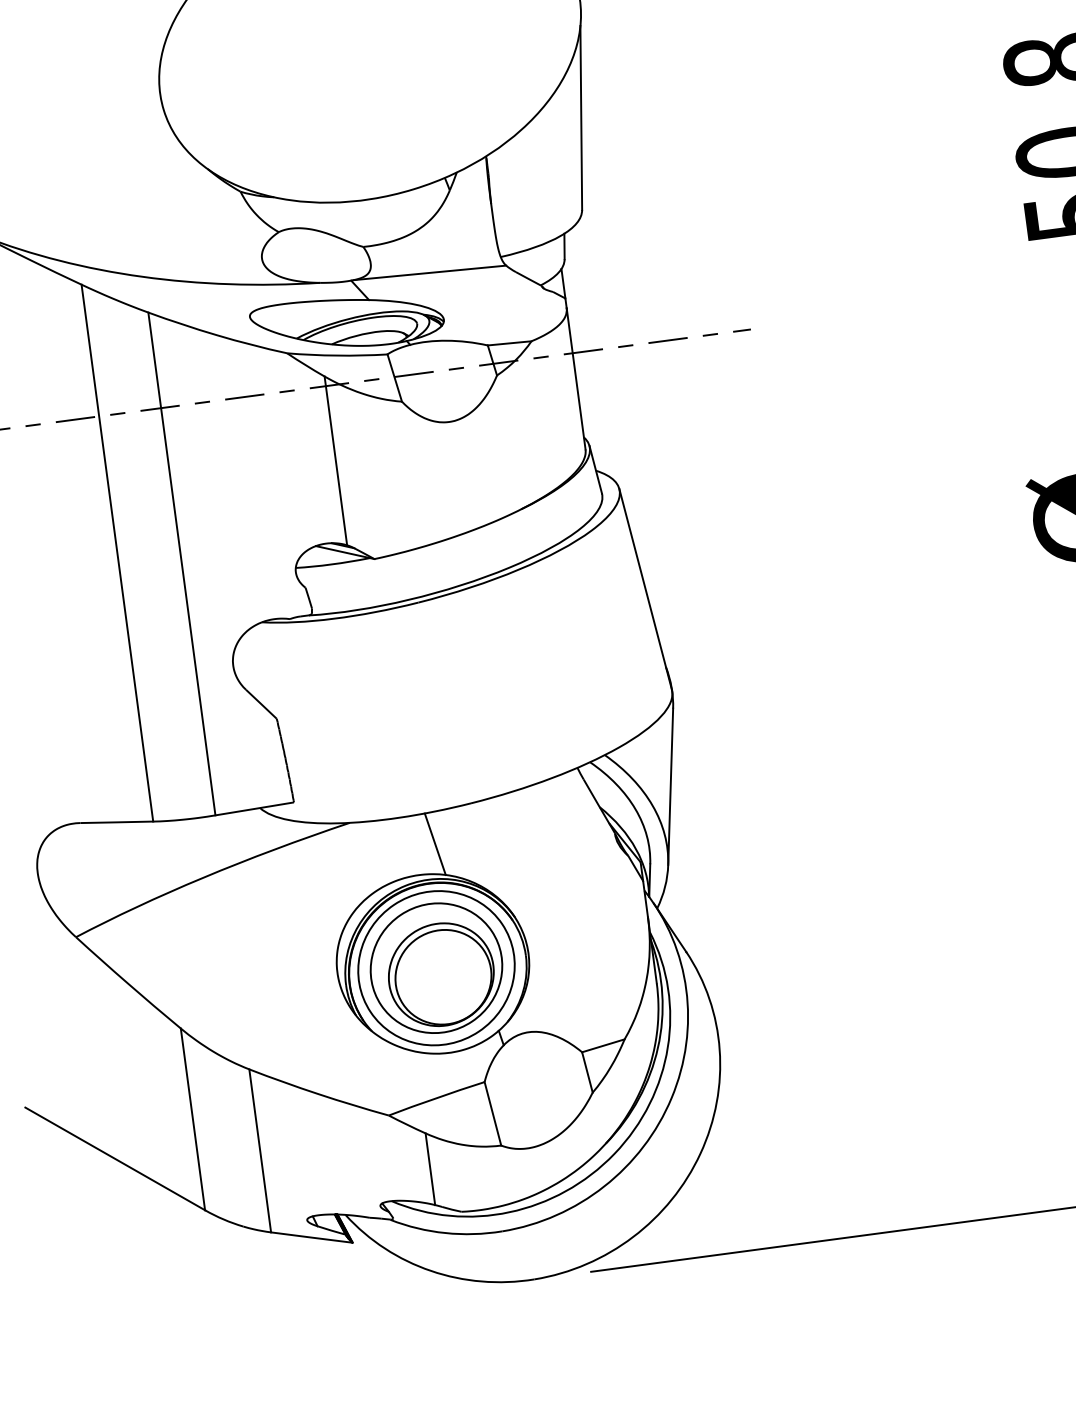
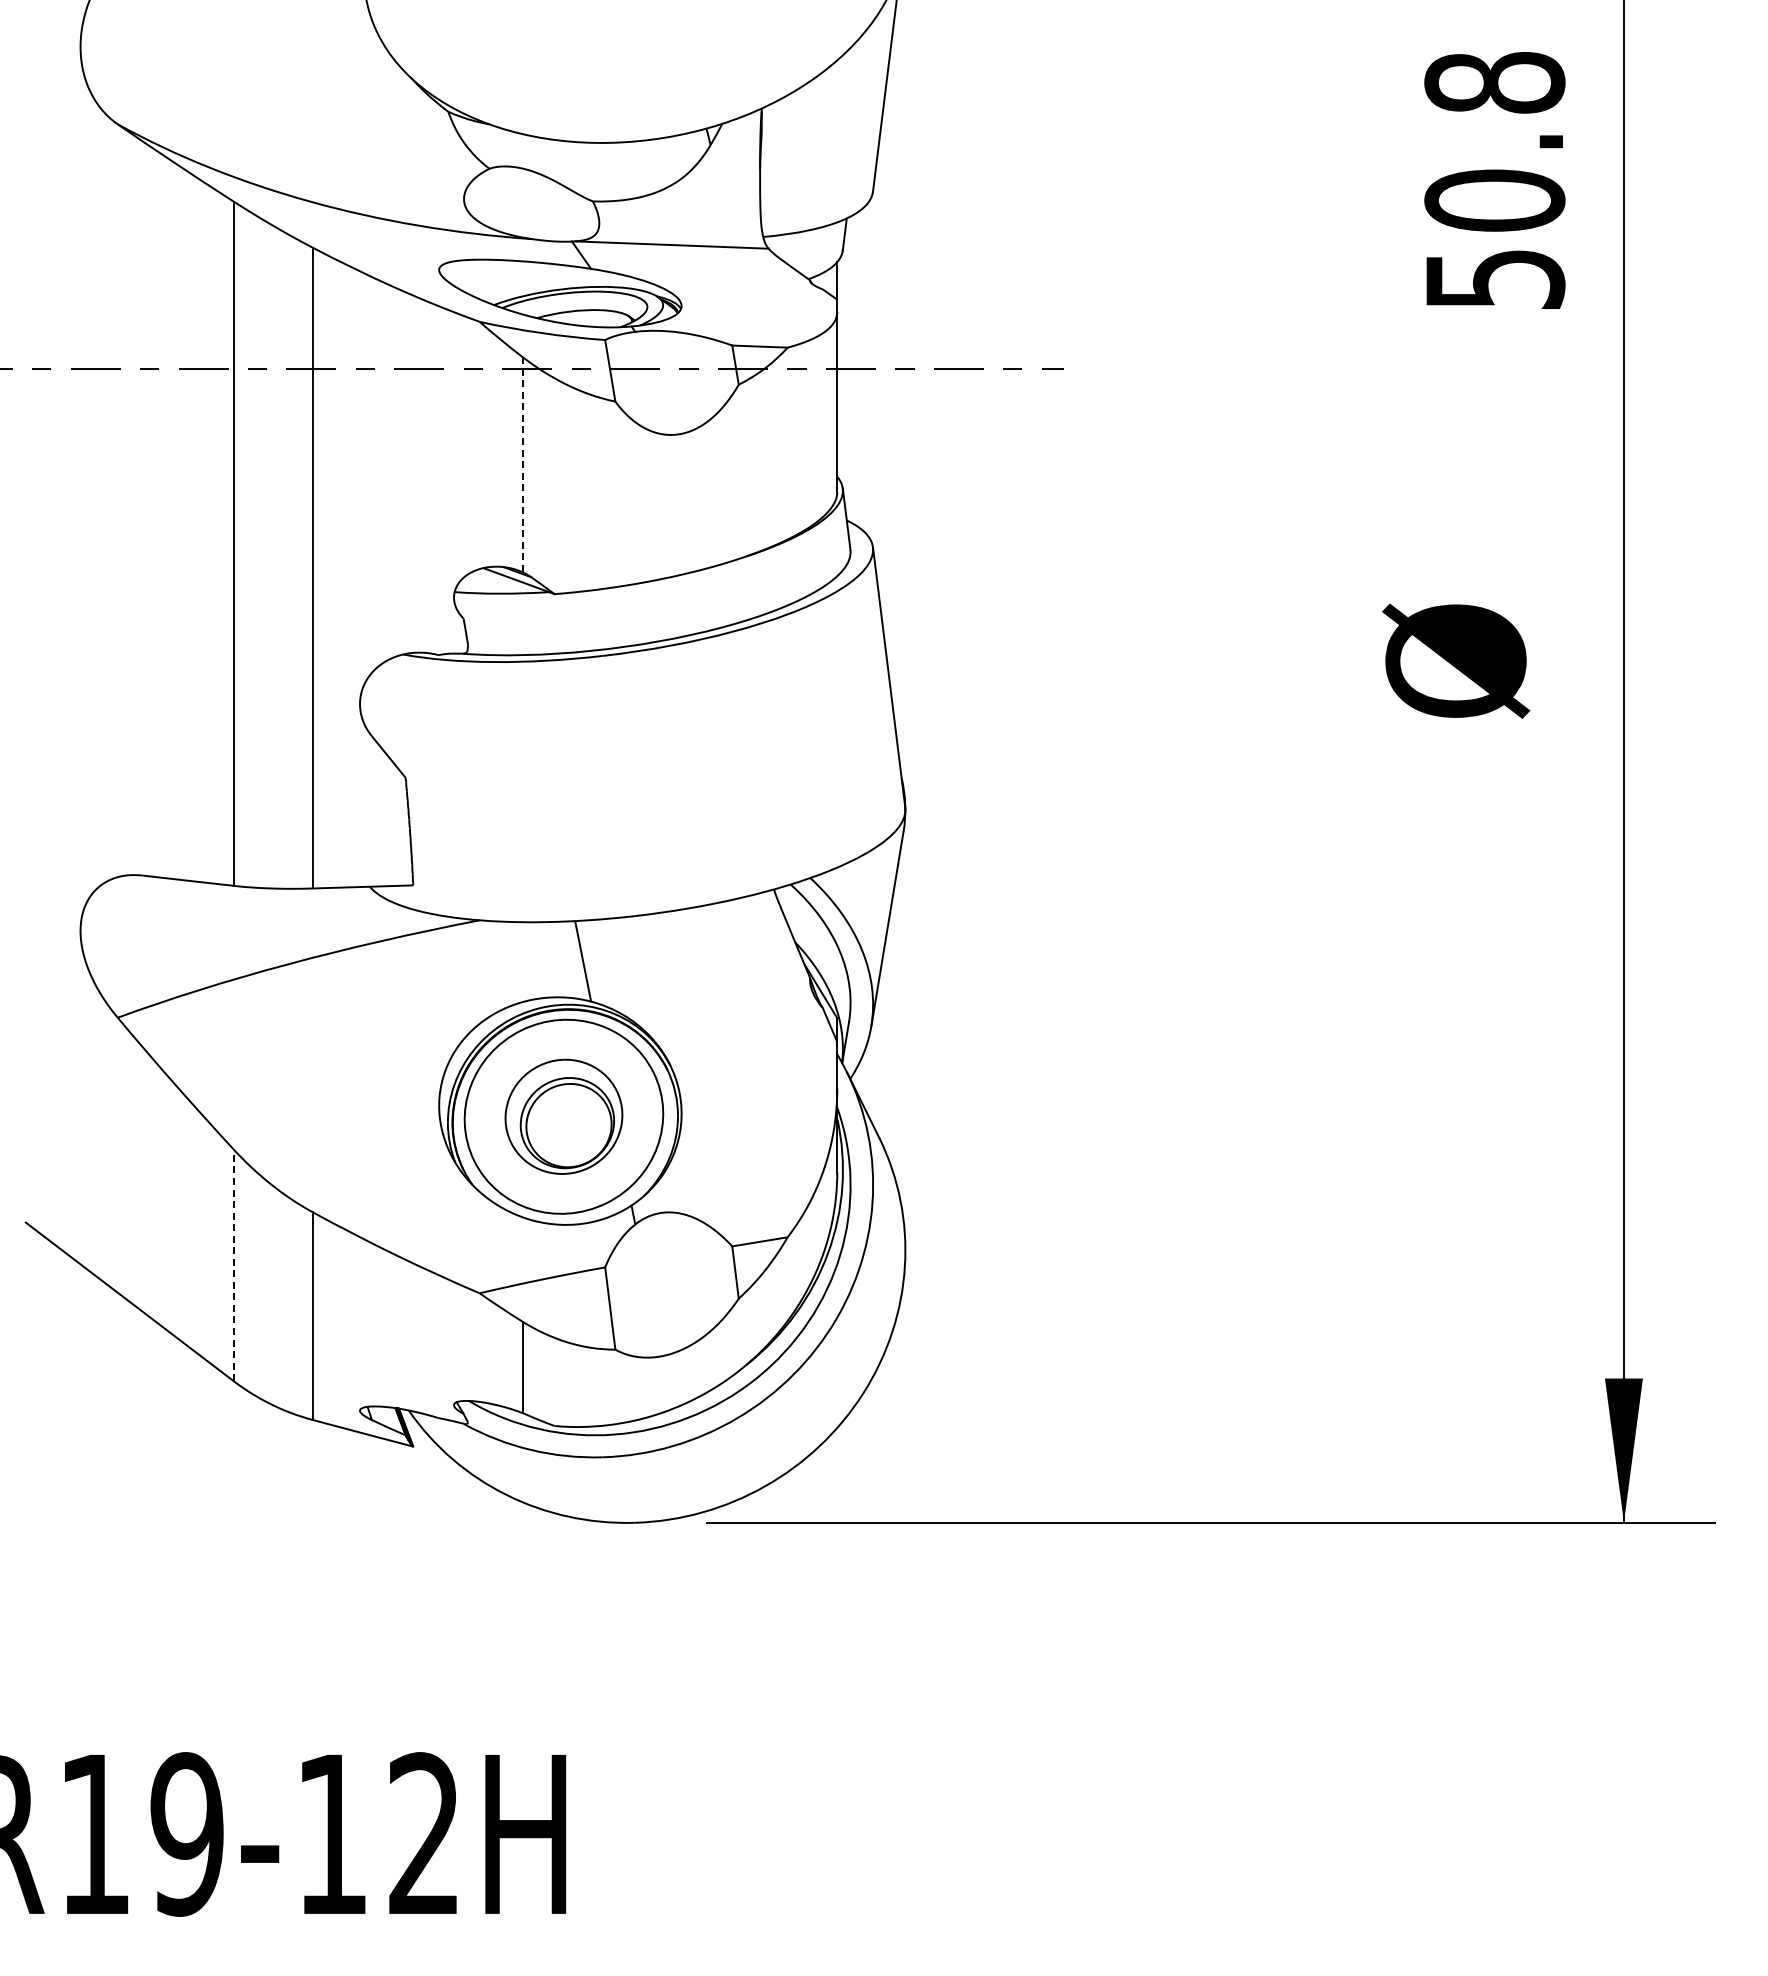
line: (335, 460) -> (522, 464), solid -> dashed
part: (436, 968) -> (563, 1116), size x0.7
line: (192, 1119) -> (233, 1265), solid -> dashed

